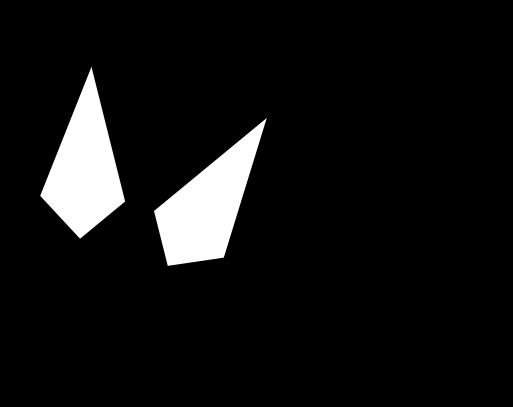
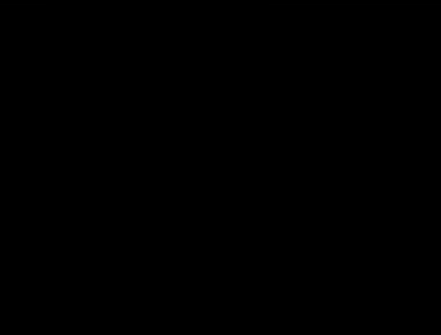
fill: (85, 150) -> (157, 160), added
fill: (208, 189) -> (244, 181), added

